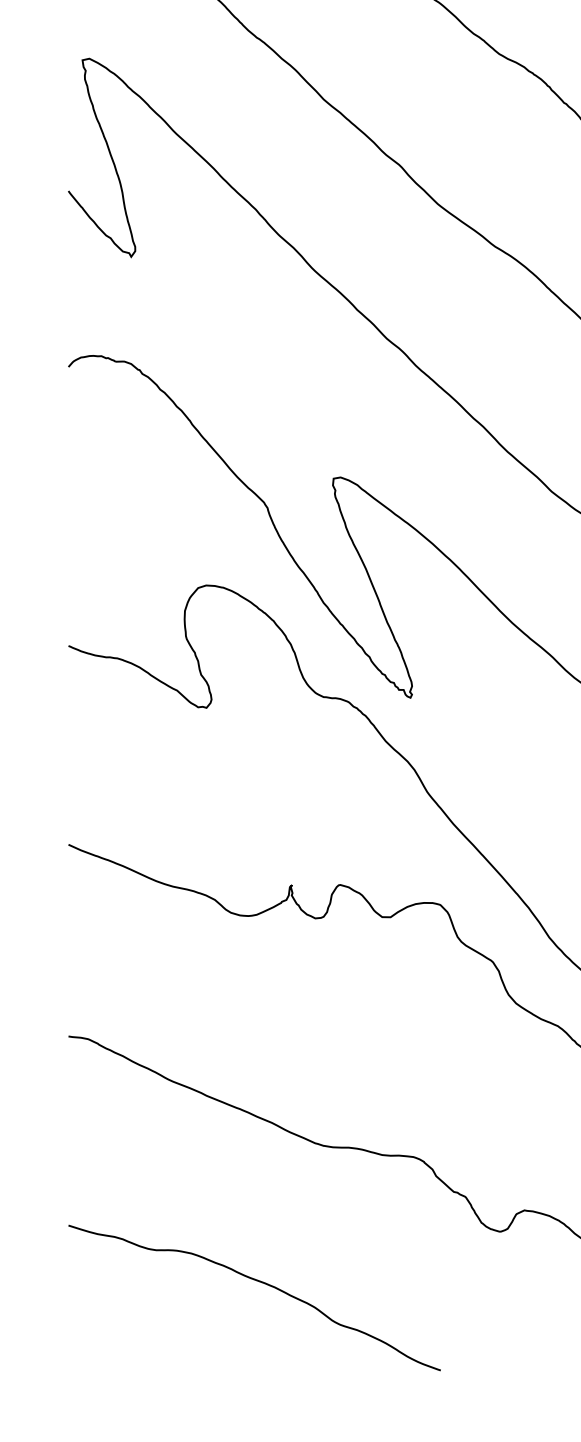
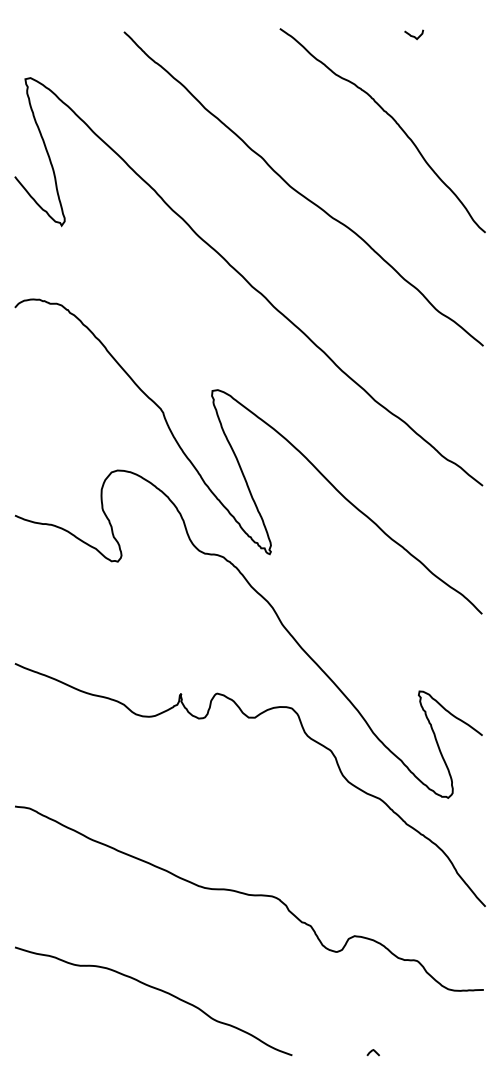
curve: (548, 1365) -> (372, 1051), added

